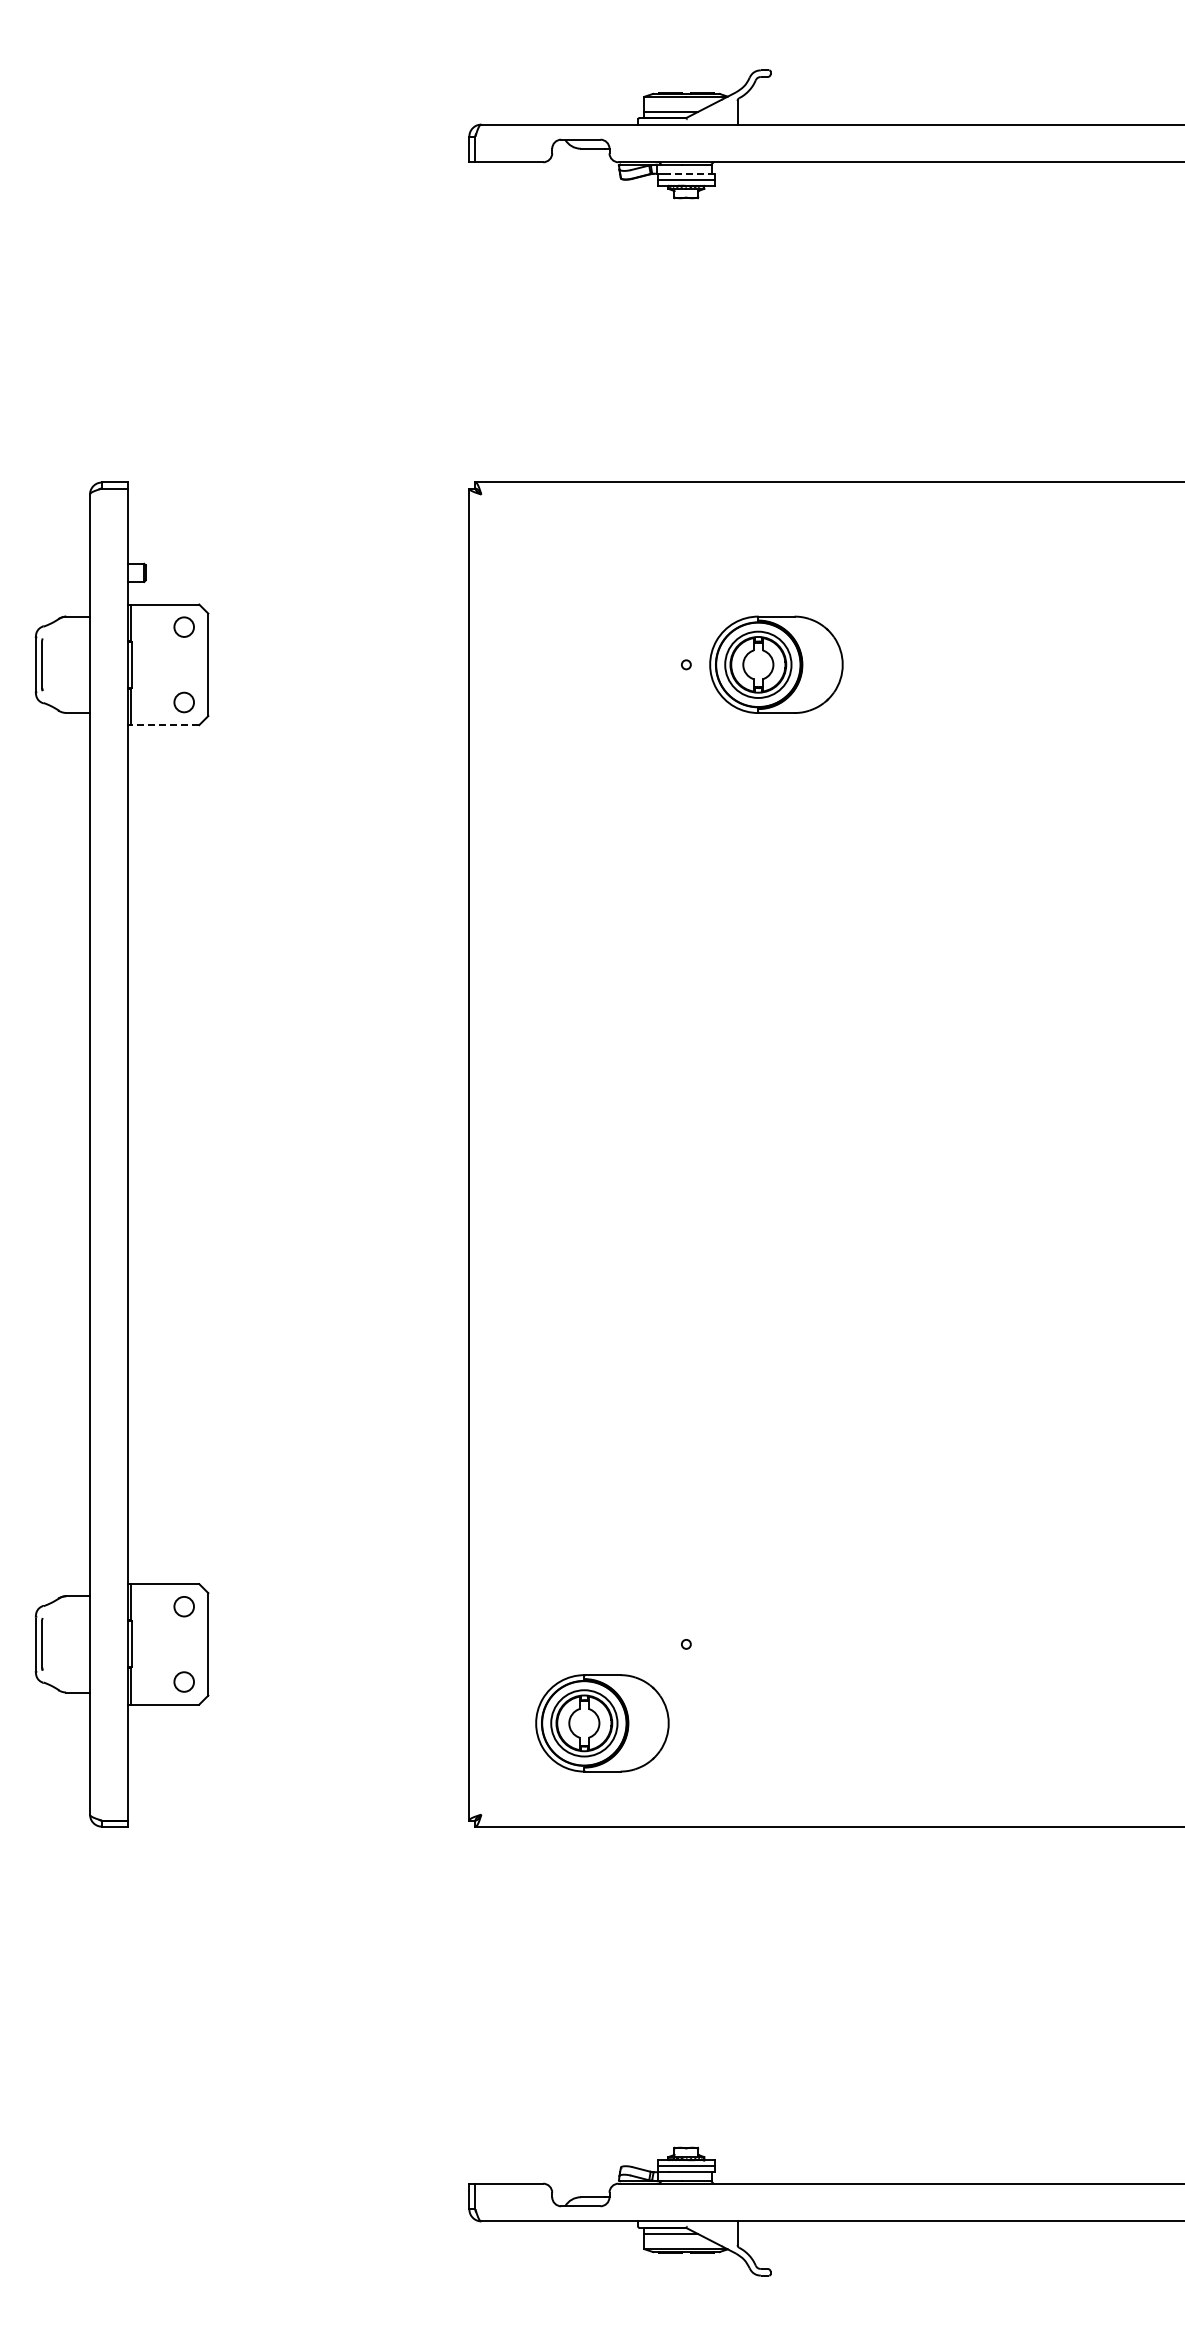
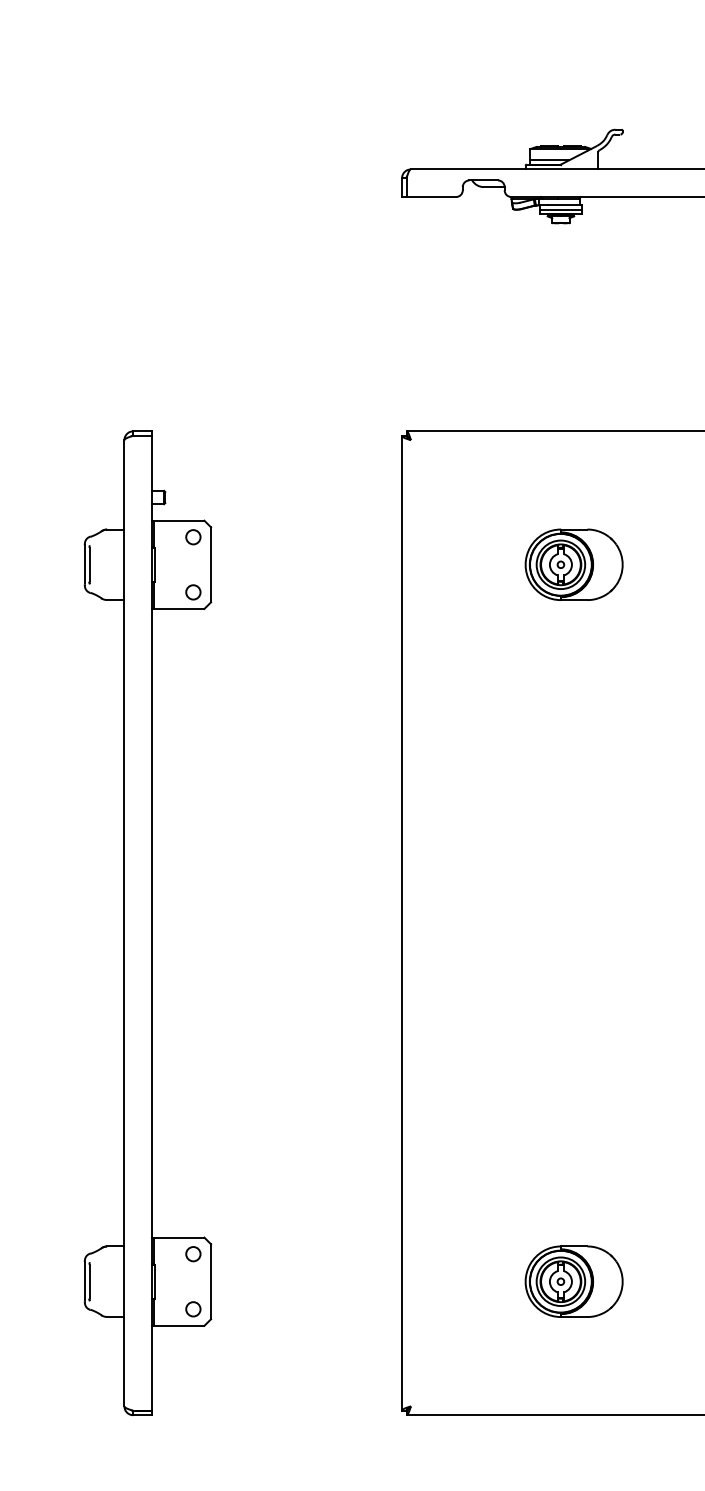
line: (692, 173) -> (565, 205), dashed -> solid
part: (776, 664) -> (574, 564), moved
line: (164, 725) -> (178, 609), dashed -> solid
part: (602, 1723) -> (574, 1281), moved

